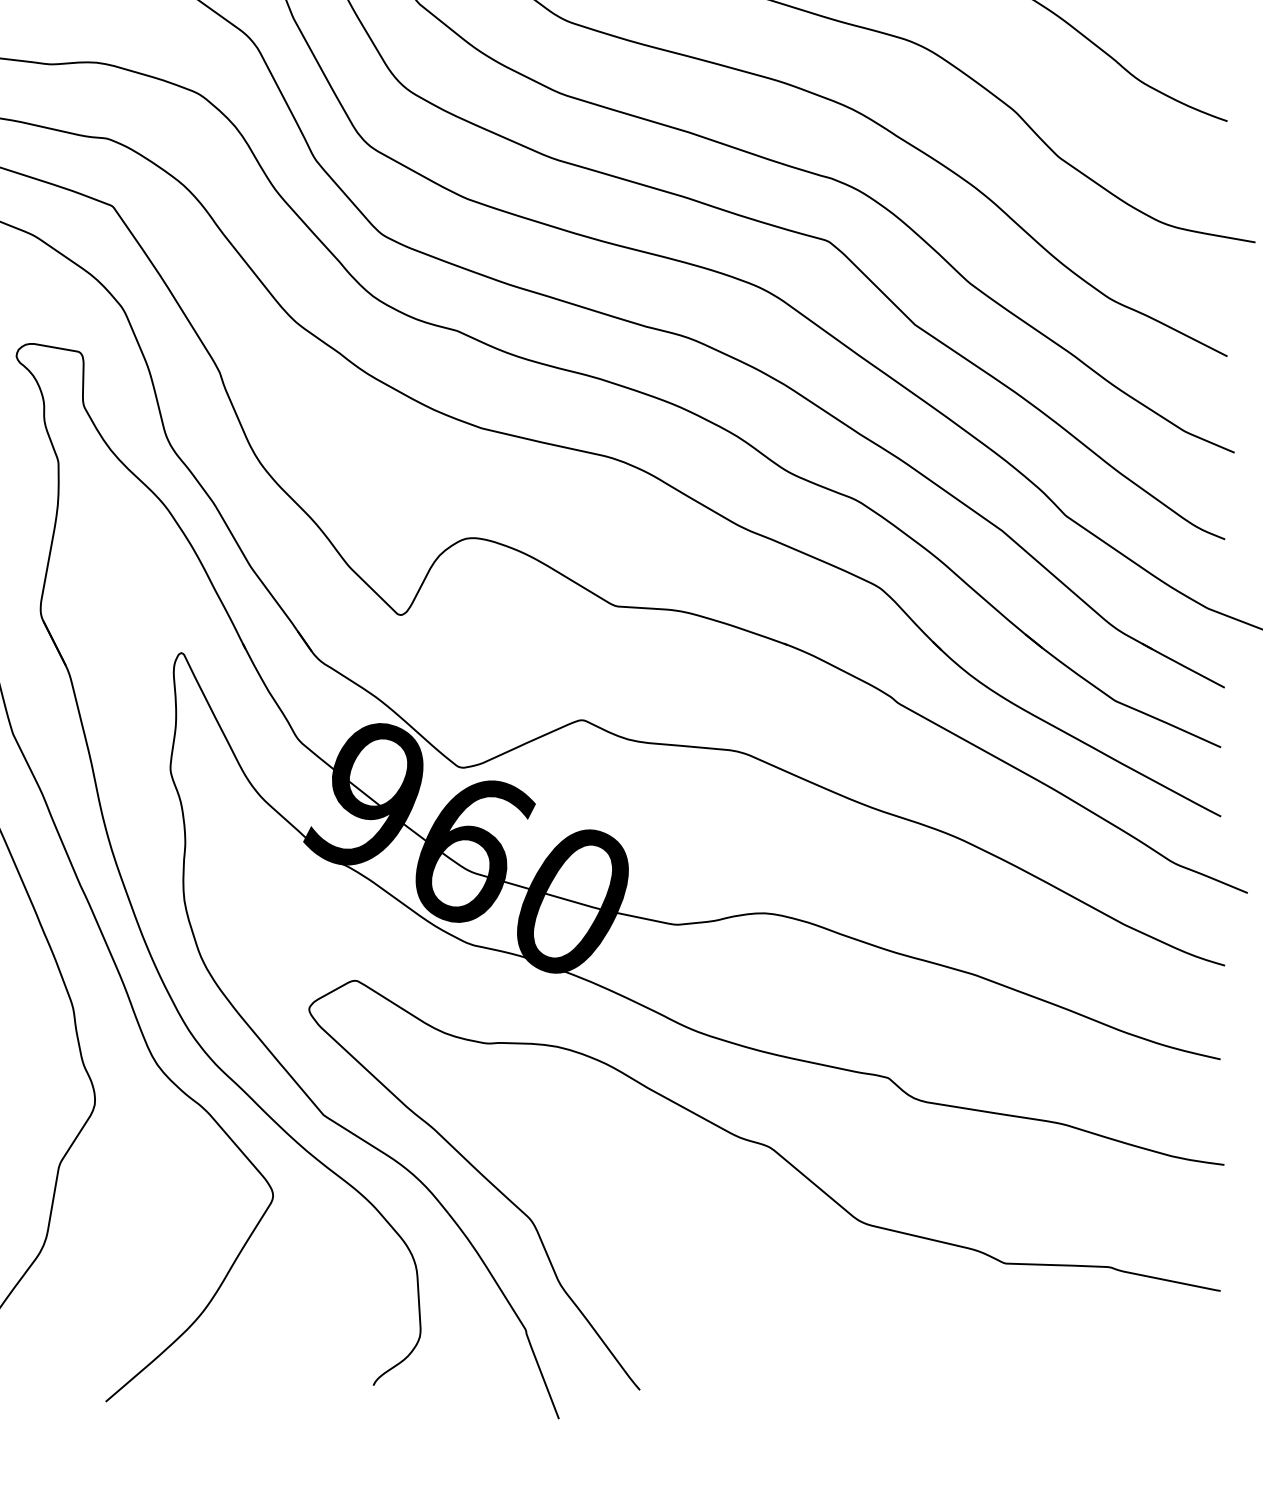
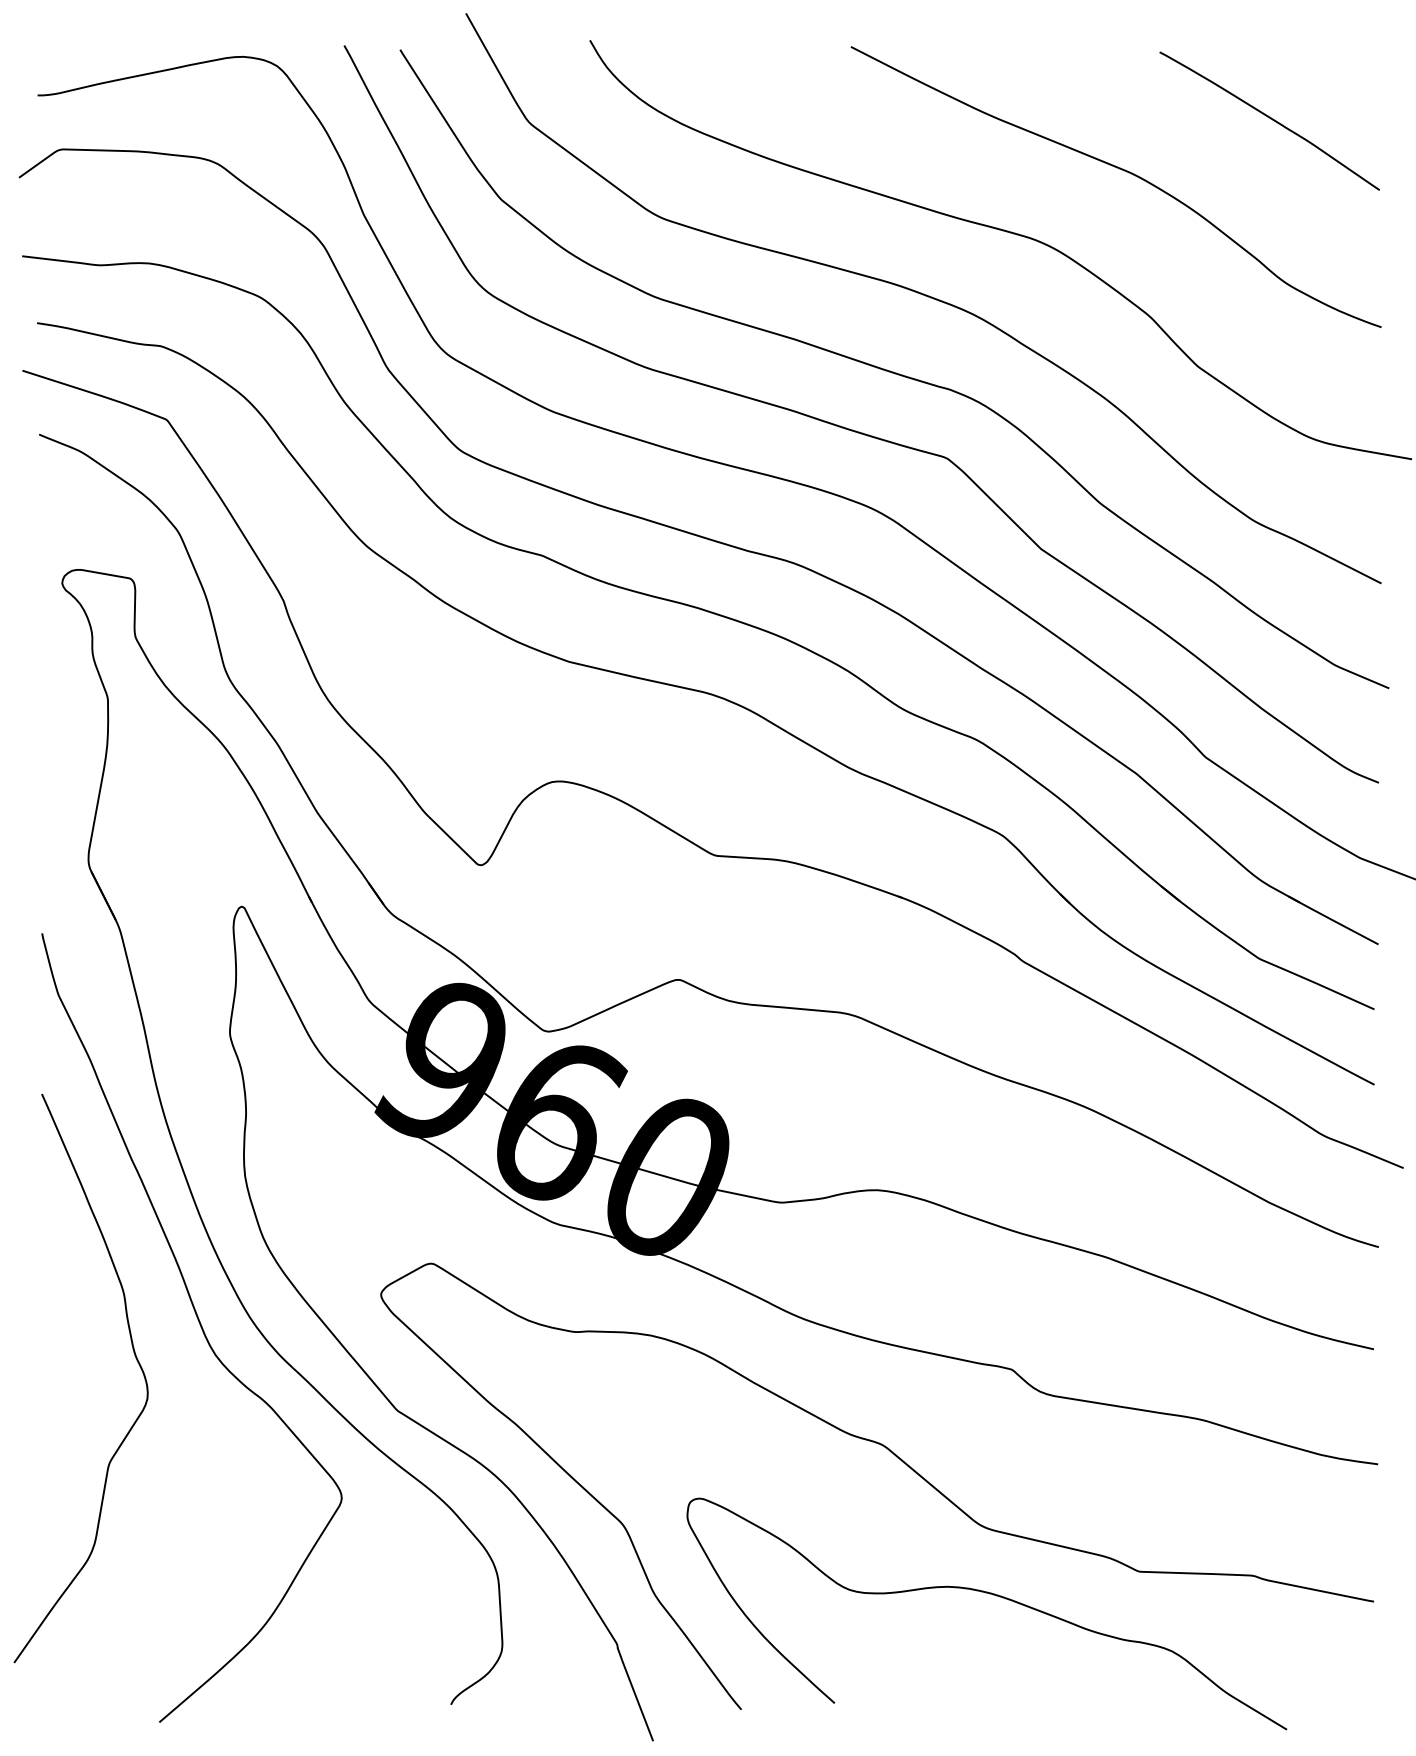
curve: (867, 1284) -> (989, 1594), added

